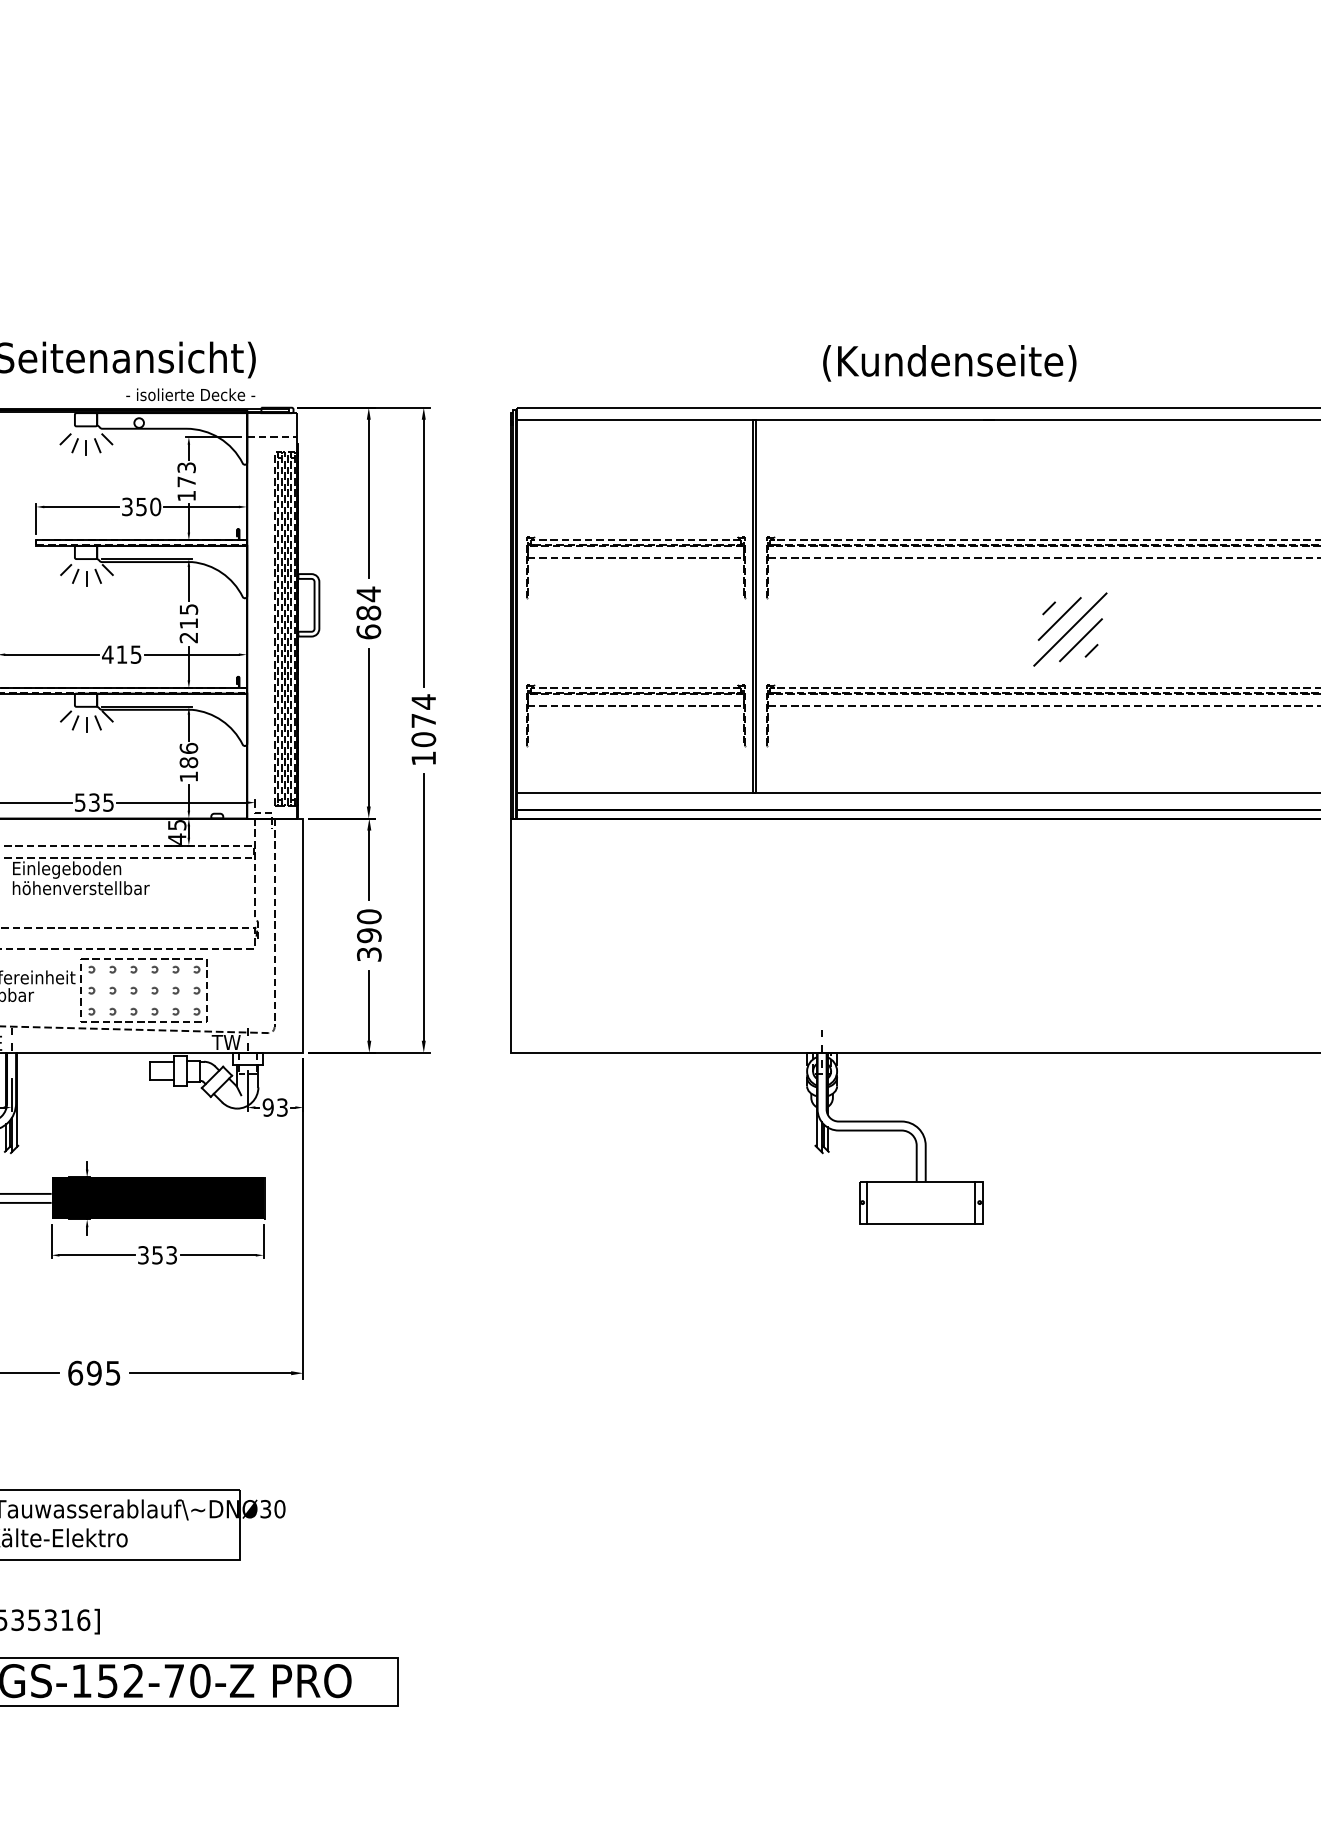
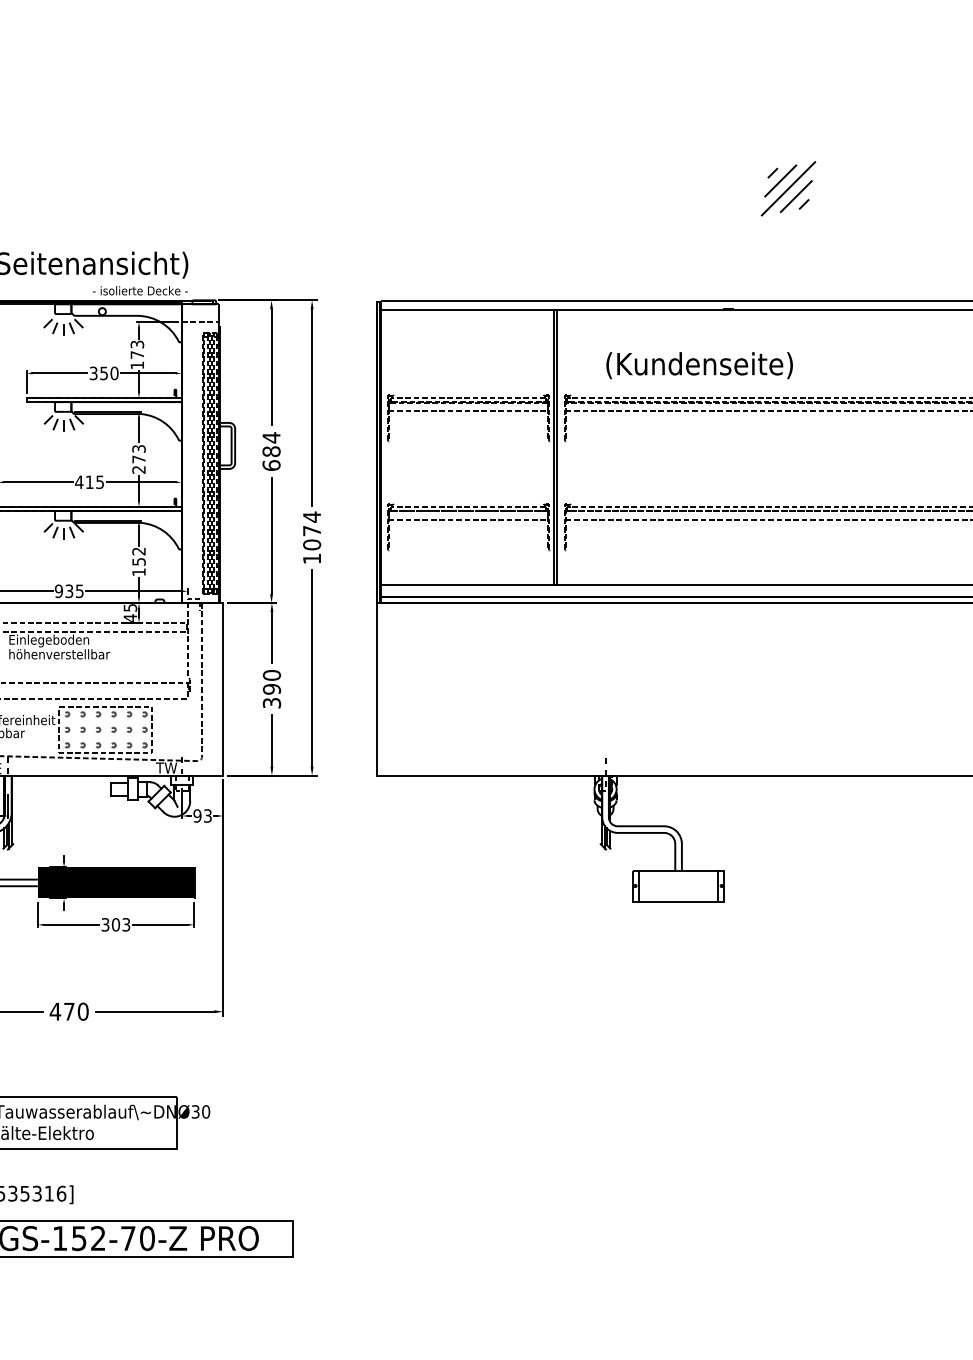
text: (949, 363) -> (699, 365), moved
text: (188, 616) -> (138, 454), 215 -> 273
part: (1070, 629) -> (788, 188), moved
text: (188, 755) -> (138, 556), 186 -> 152
text: (79, 801) -> (58, 590), 535 -> 935
text: (156, 1254) -> (115, 924), 353 -> 303
text: (93, 1372) -> (68, 1011), 695 -> 470

